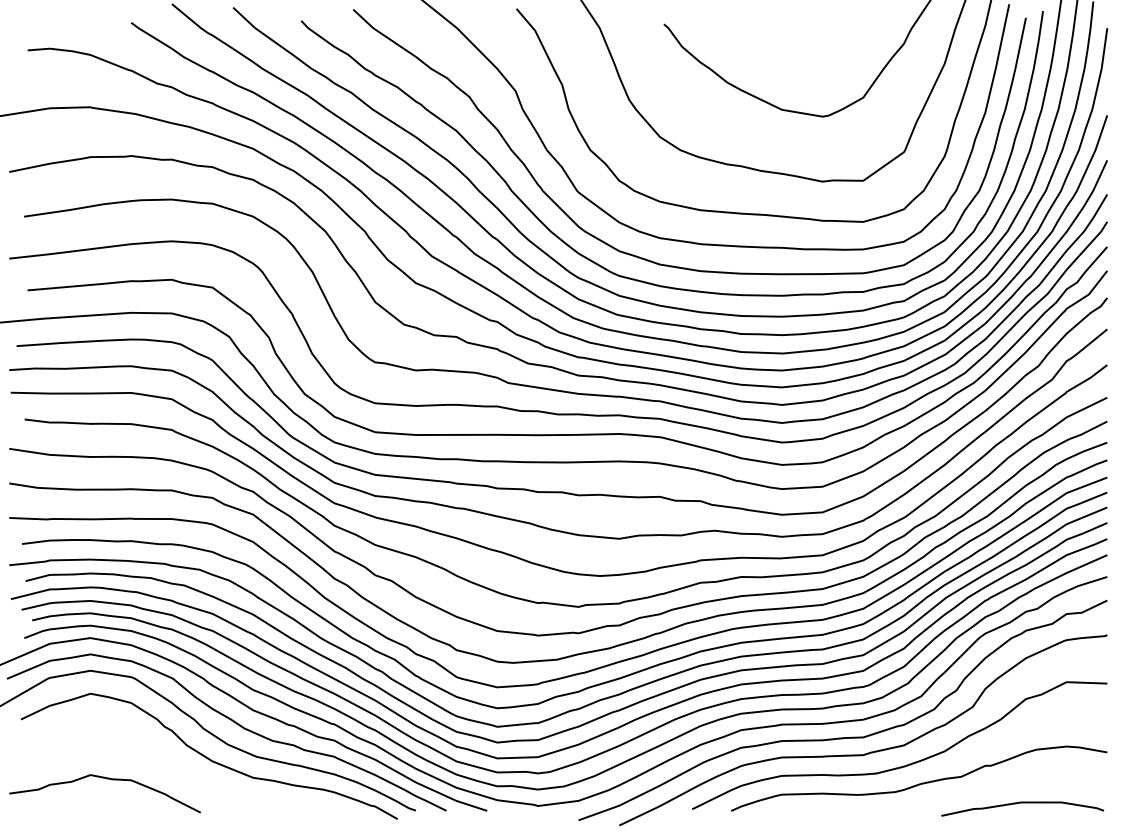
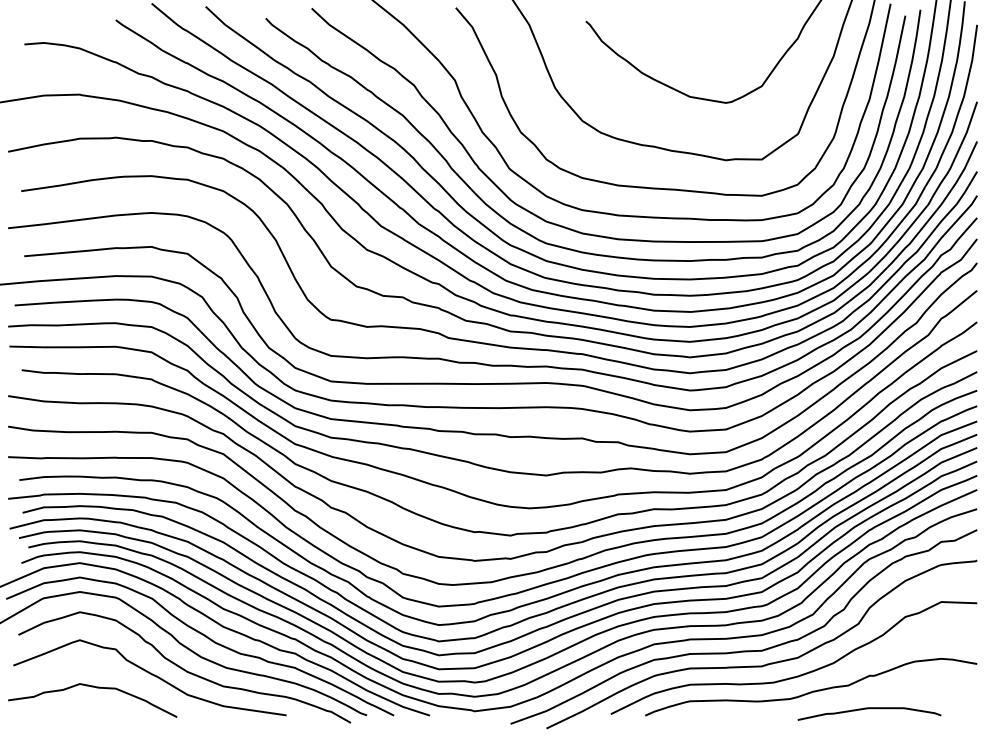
curve: (171, 765) -> (151, 675), added
curve: (1022, 803) -> (869, 709), moved

